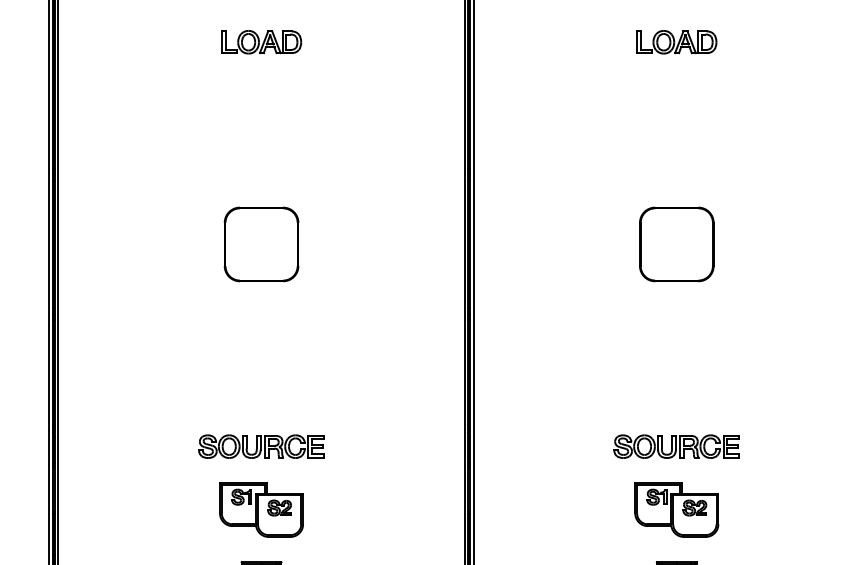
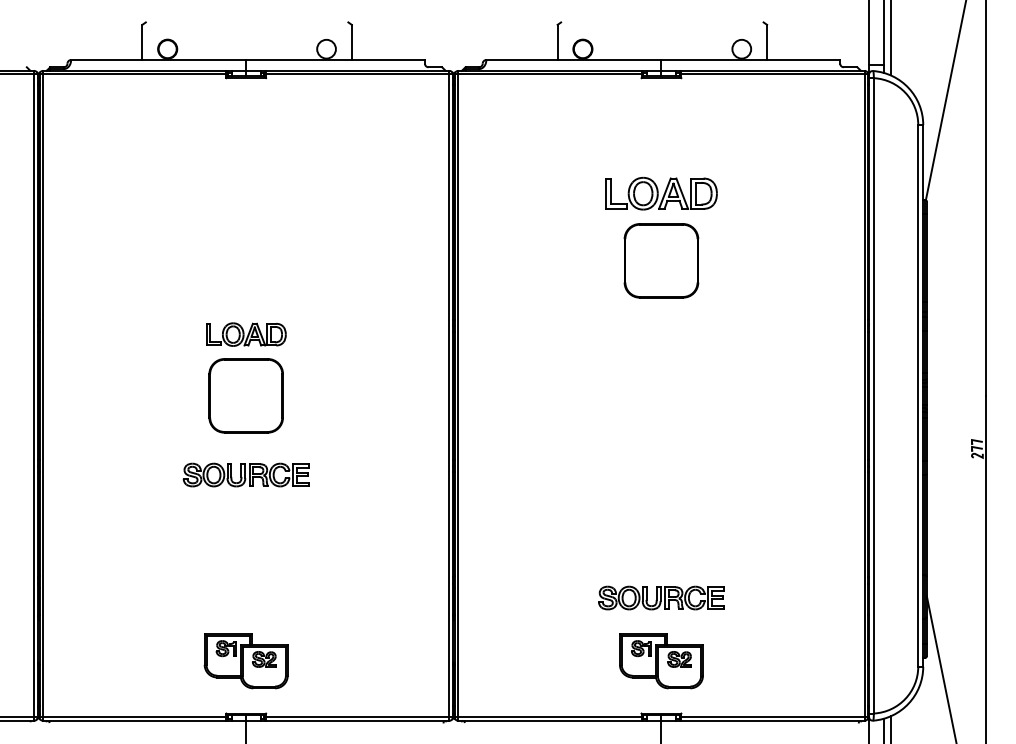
part: (261, 42) -> (246, 334), moved
part: (676, 42) -> (661, 193), size x1.4
part: (676, 244) -> (661, 260), moved
part: (260, 446) -> (245, 474), moved

